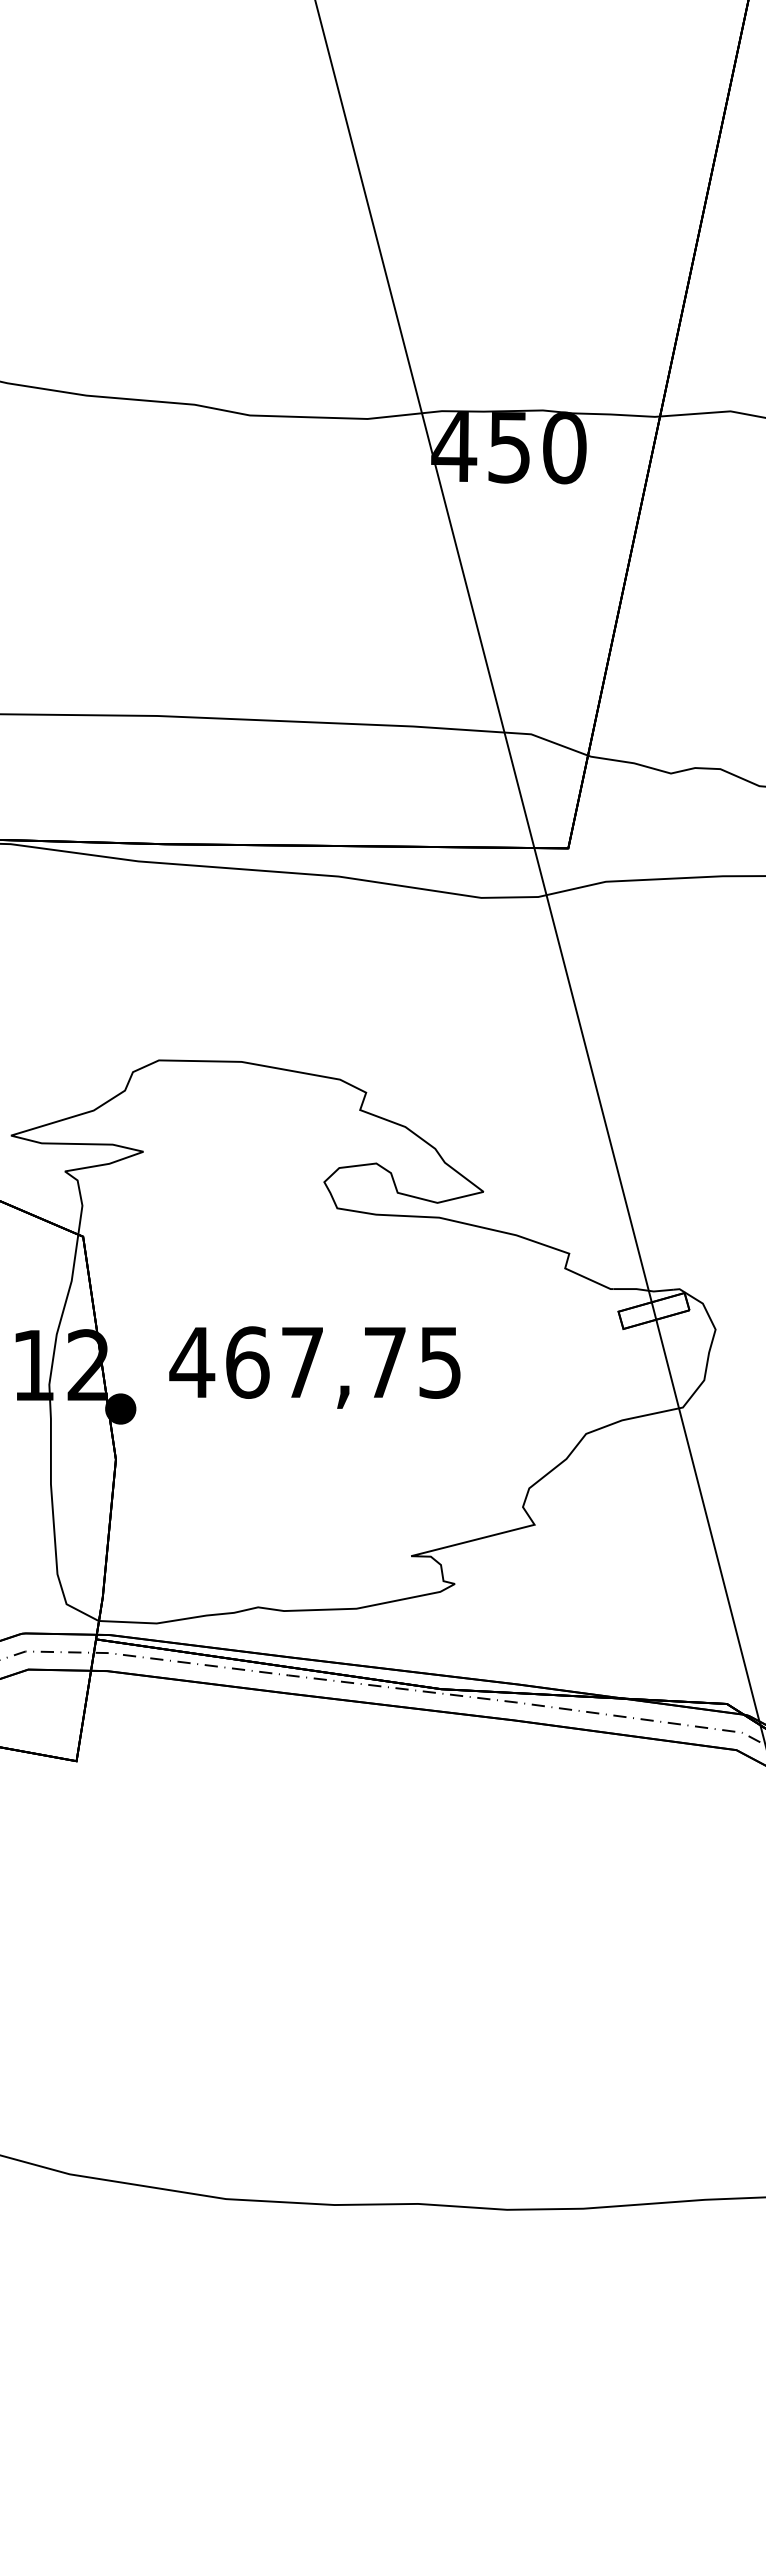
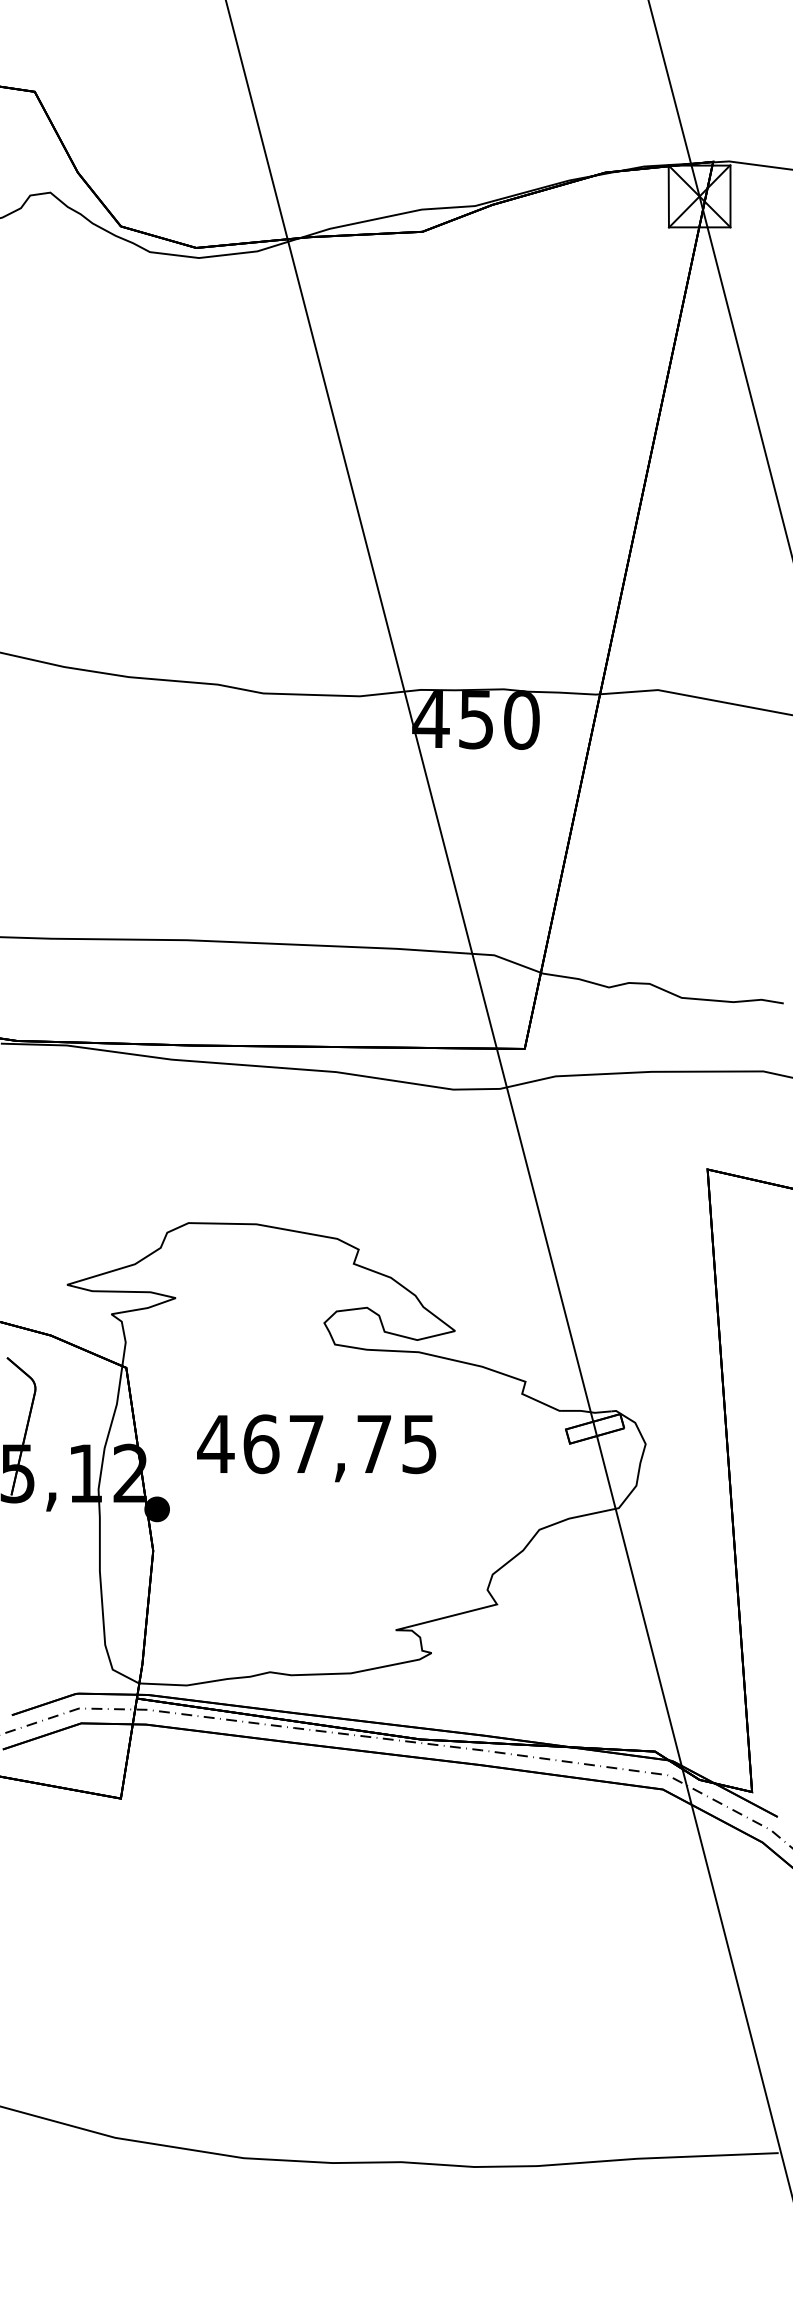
text: (314, 1367) -> (316, 1448), moved

